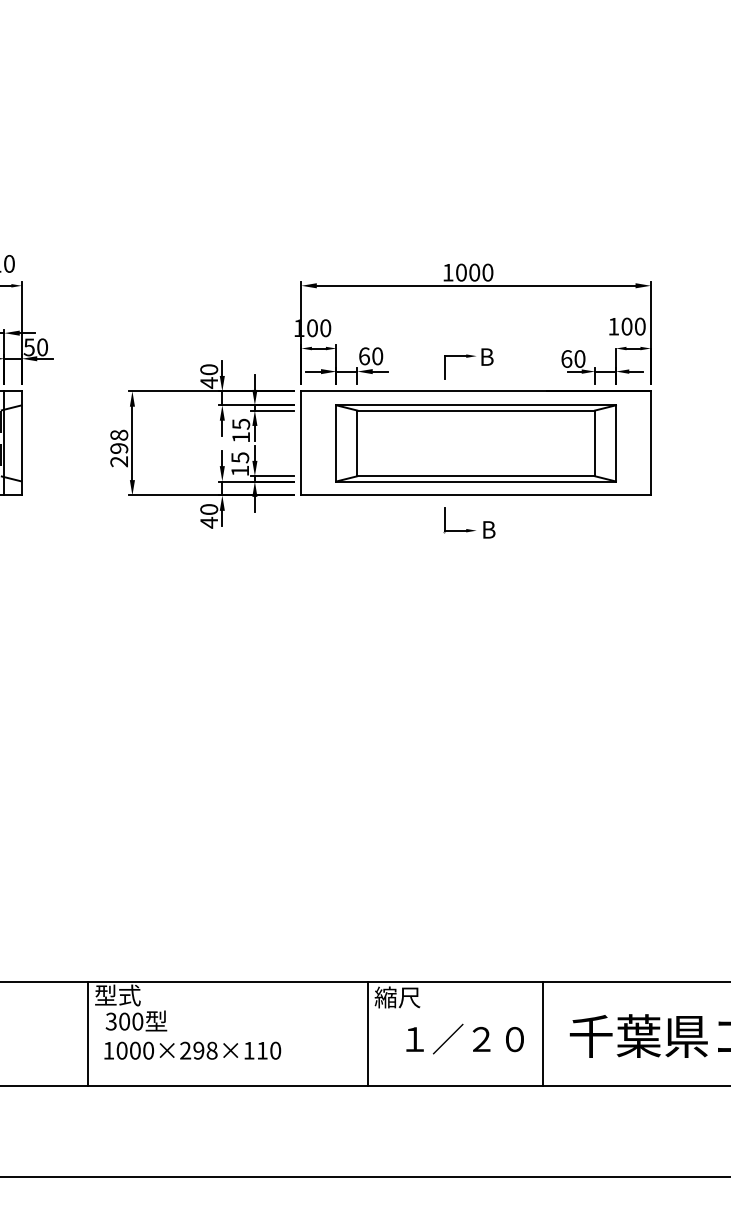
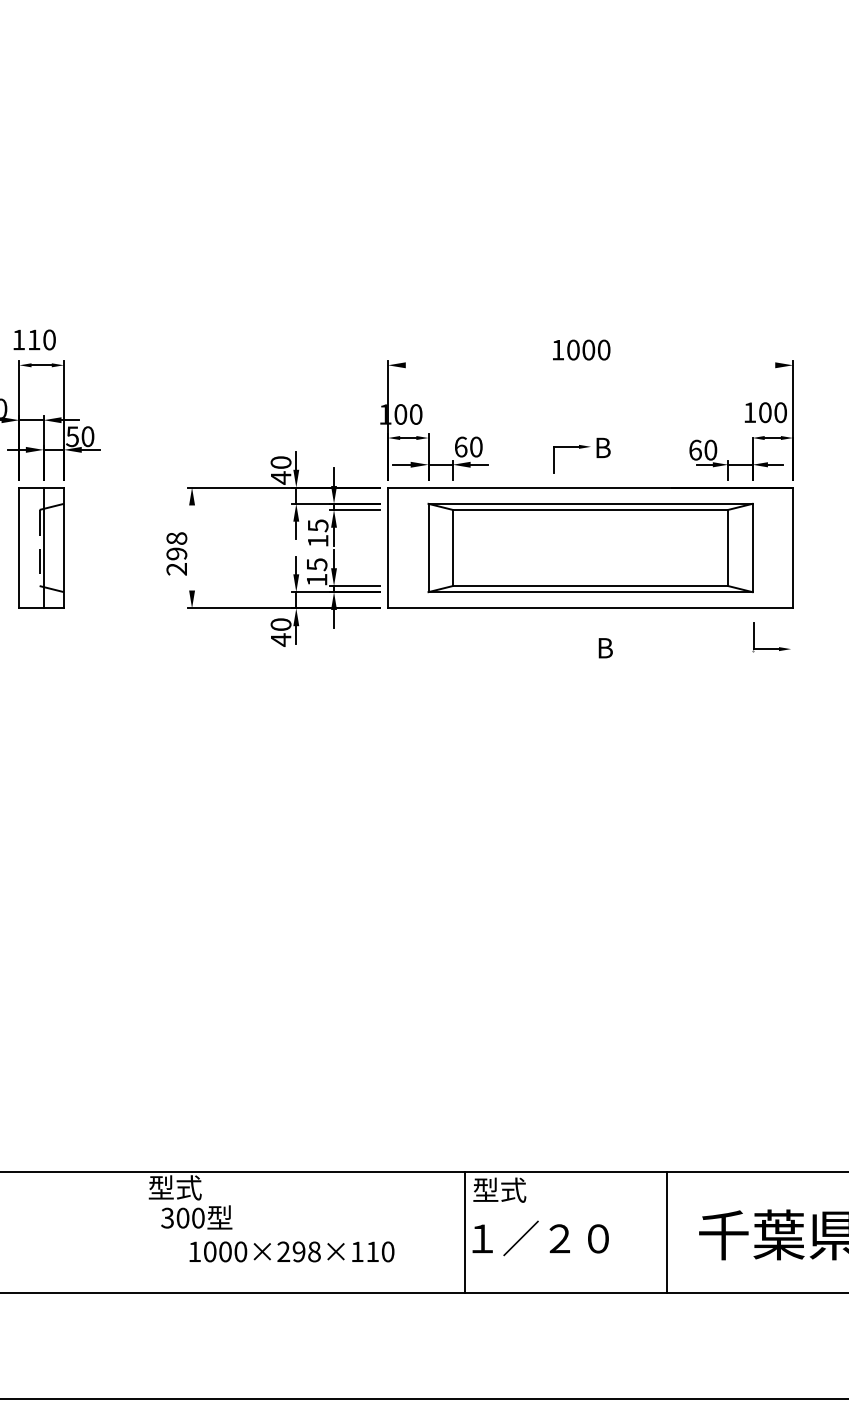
line: (476, 285) -> (590, 365), removed
line: (132, 442) -> (192, 547), removed
part: (459, 530) -> (771, 648), moved
text: (397, 996) -> (499, 1189), 縮尺 -> 型式
line: (87, 1034) -> (140, 1232), removed
text: (464, 1039) -> (540, 1238), moved
text: (192, 1050) -> (291, 1251), moved

